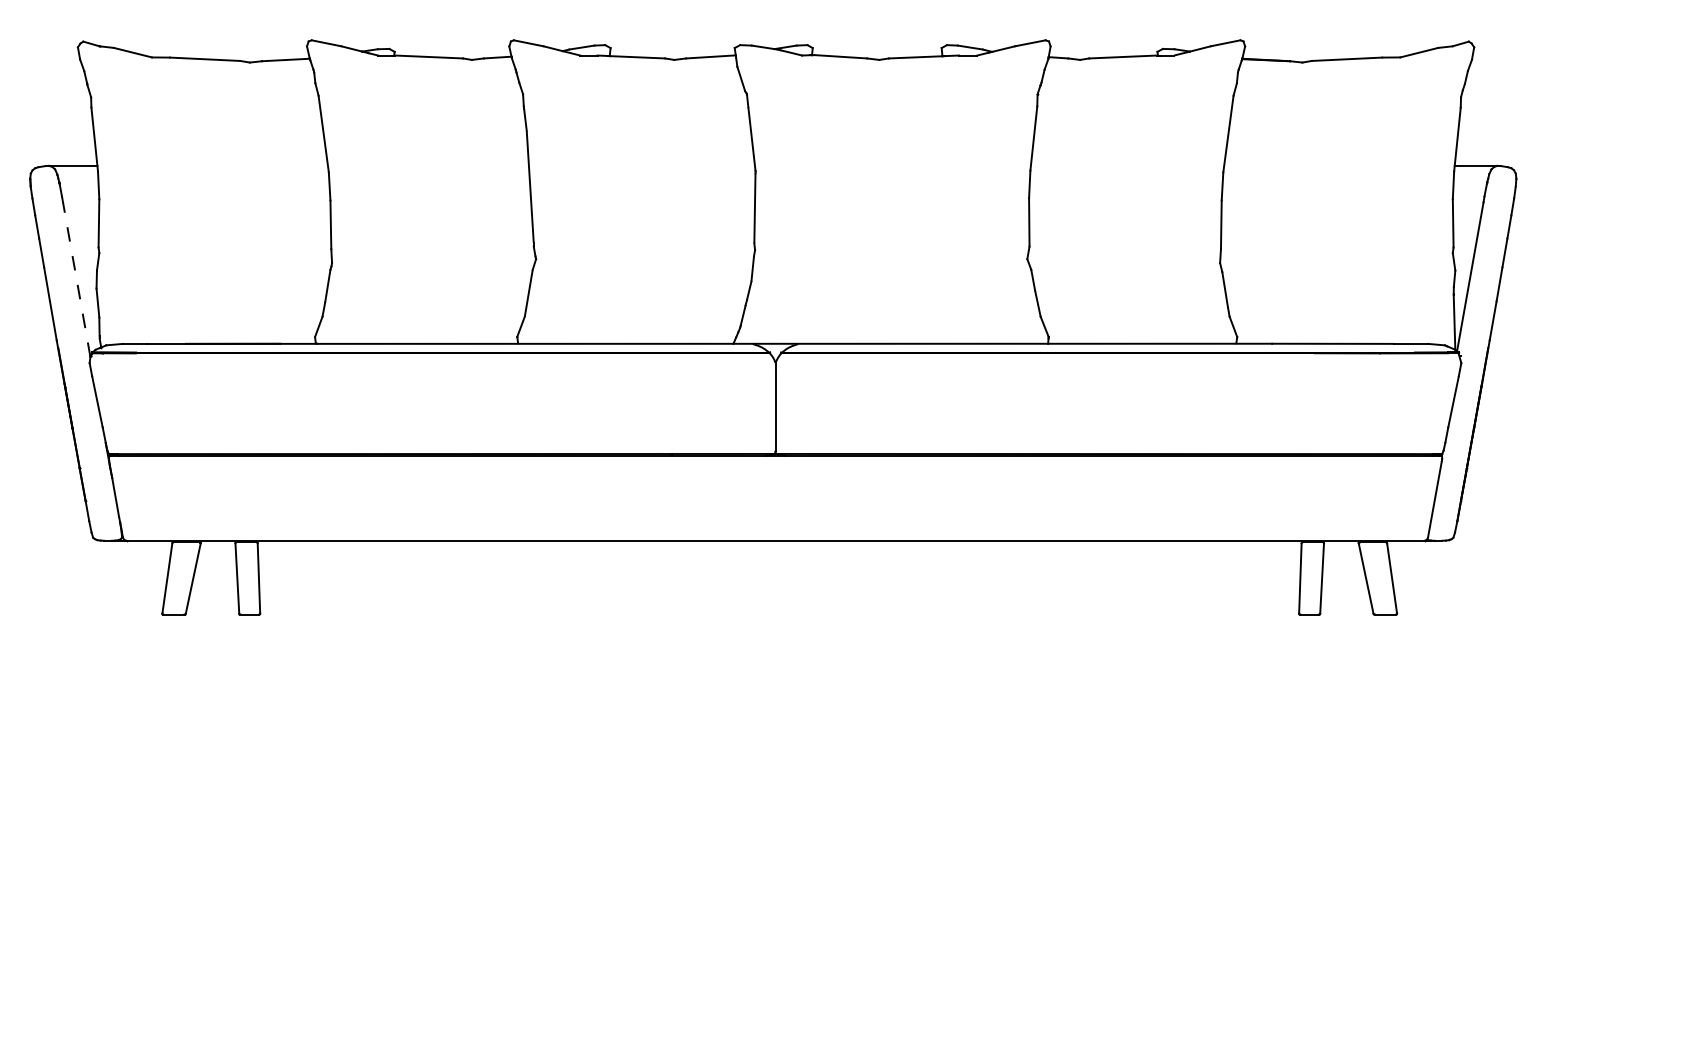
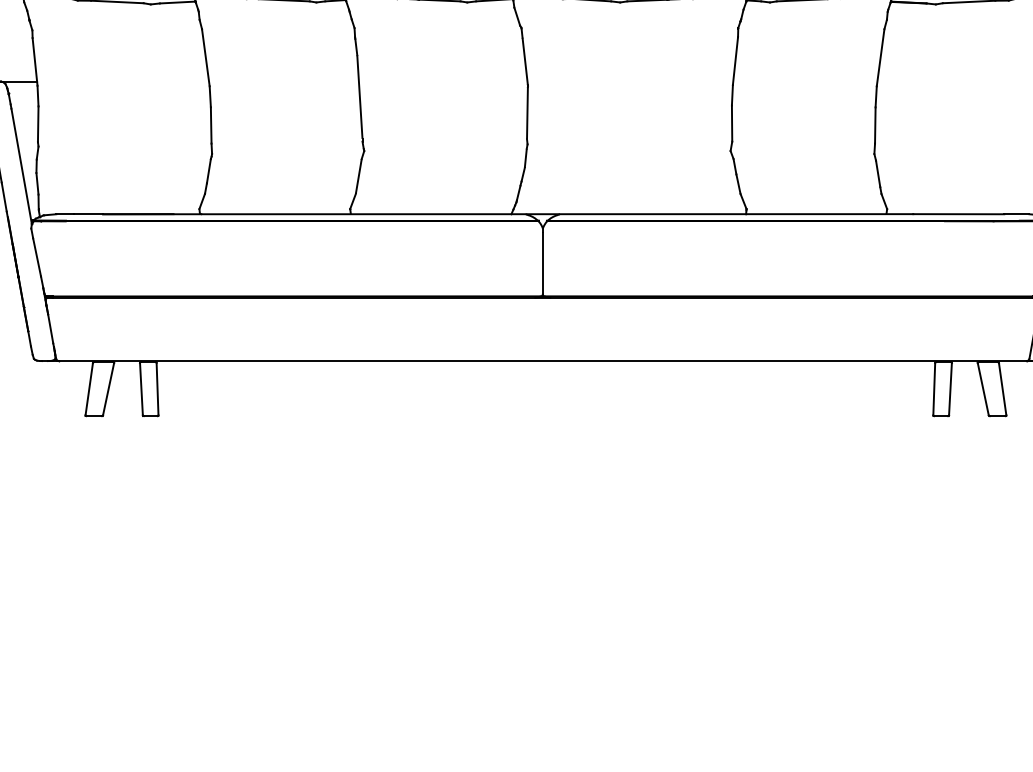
line: (76, 279) -> (21, 166), dashed -> solid

